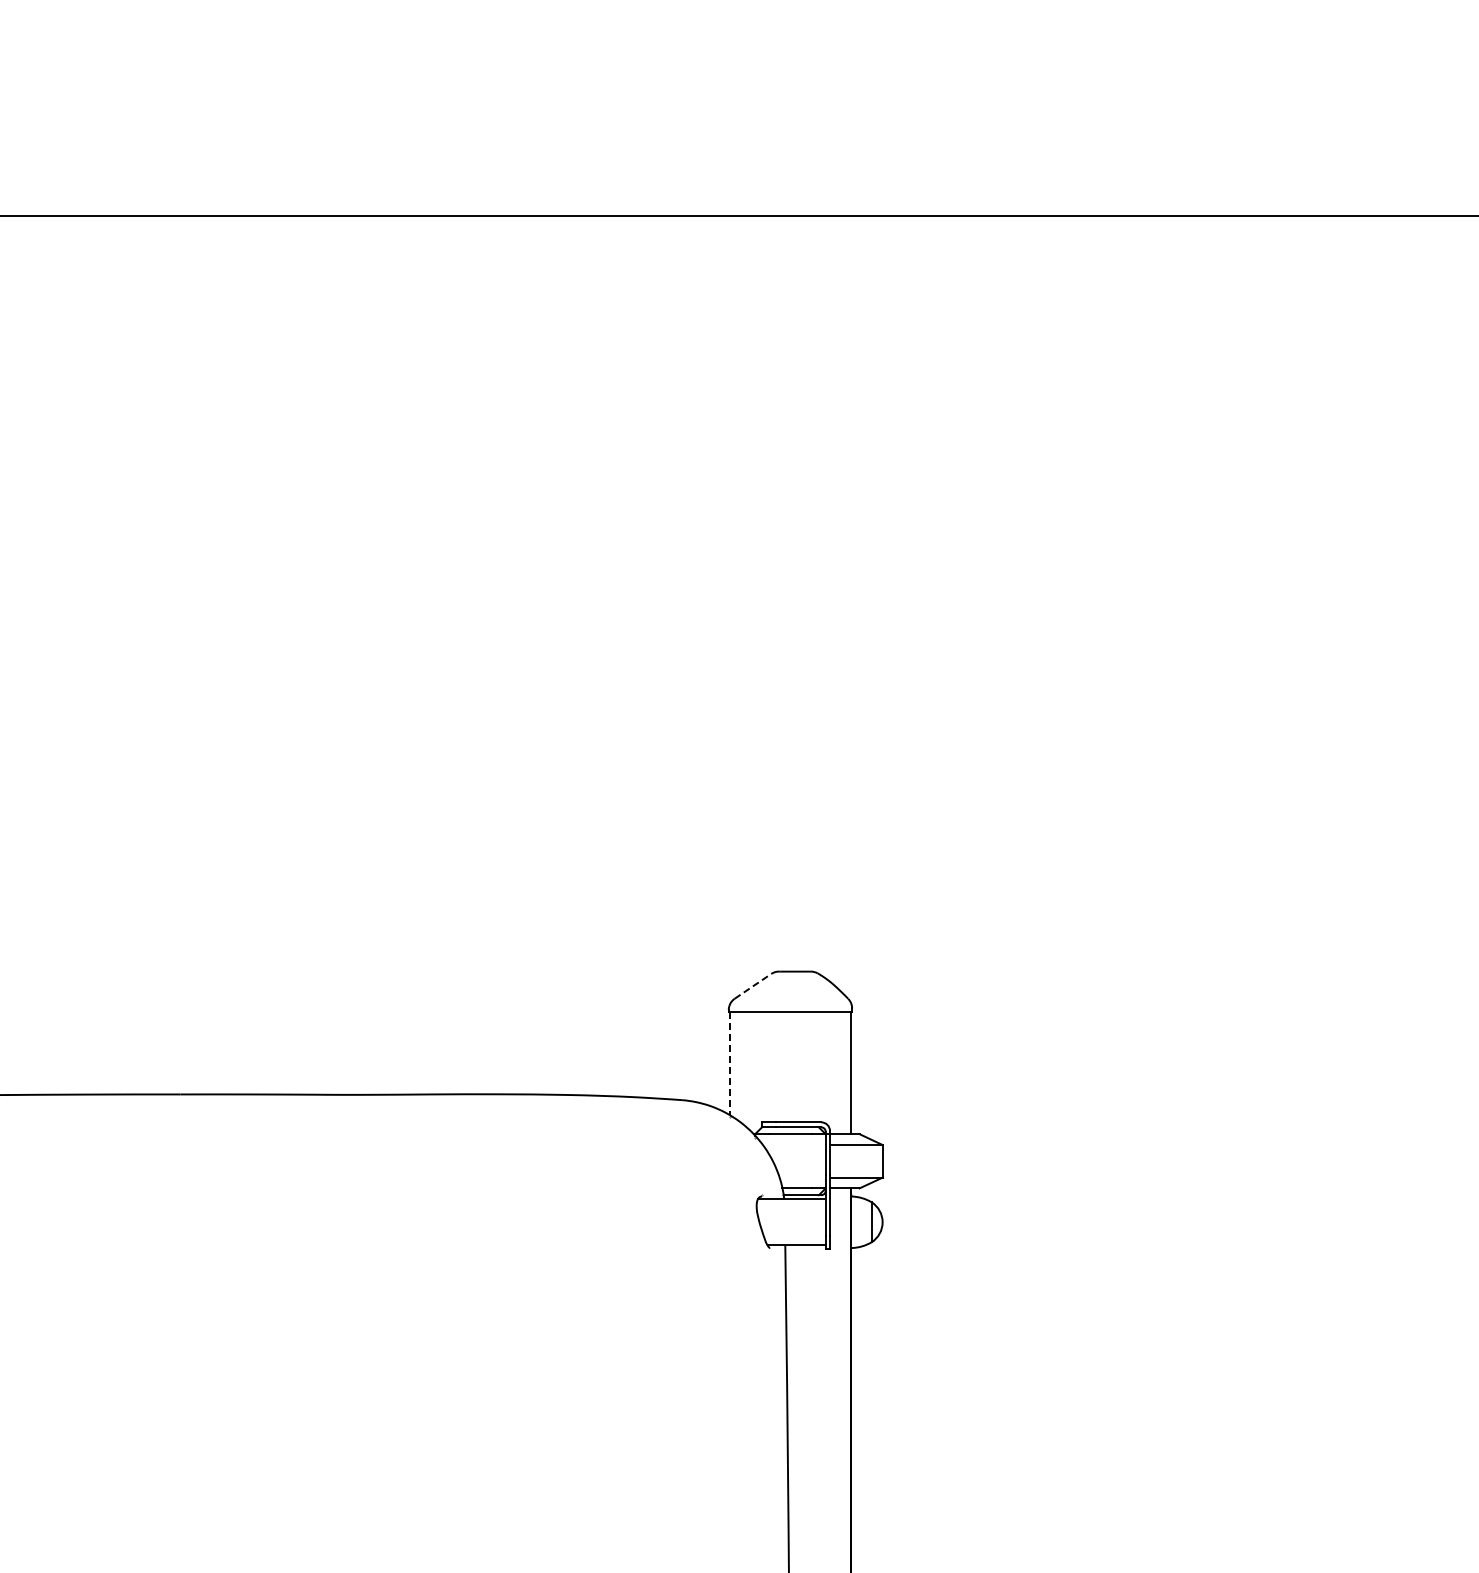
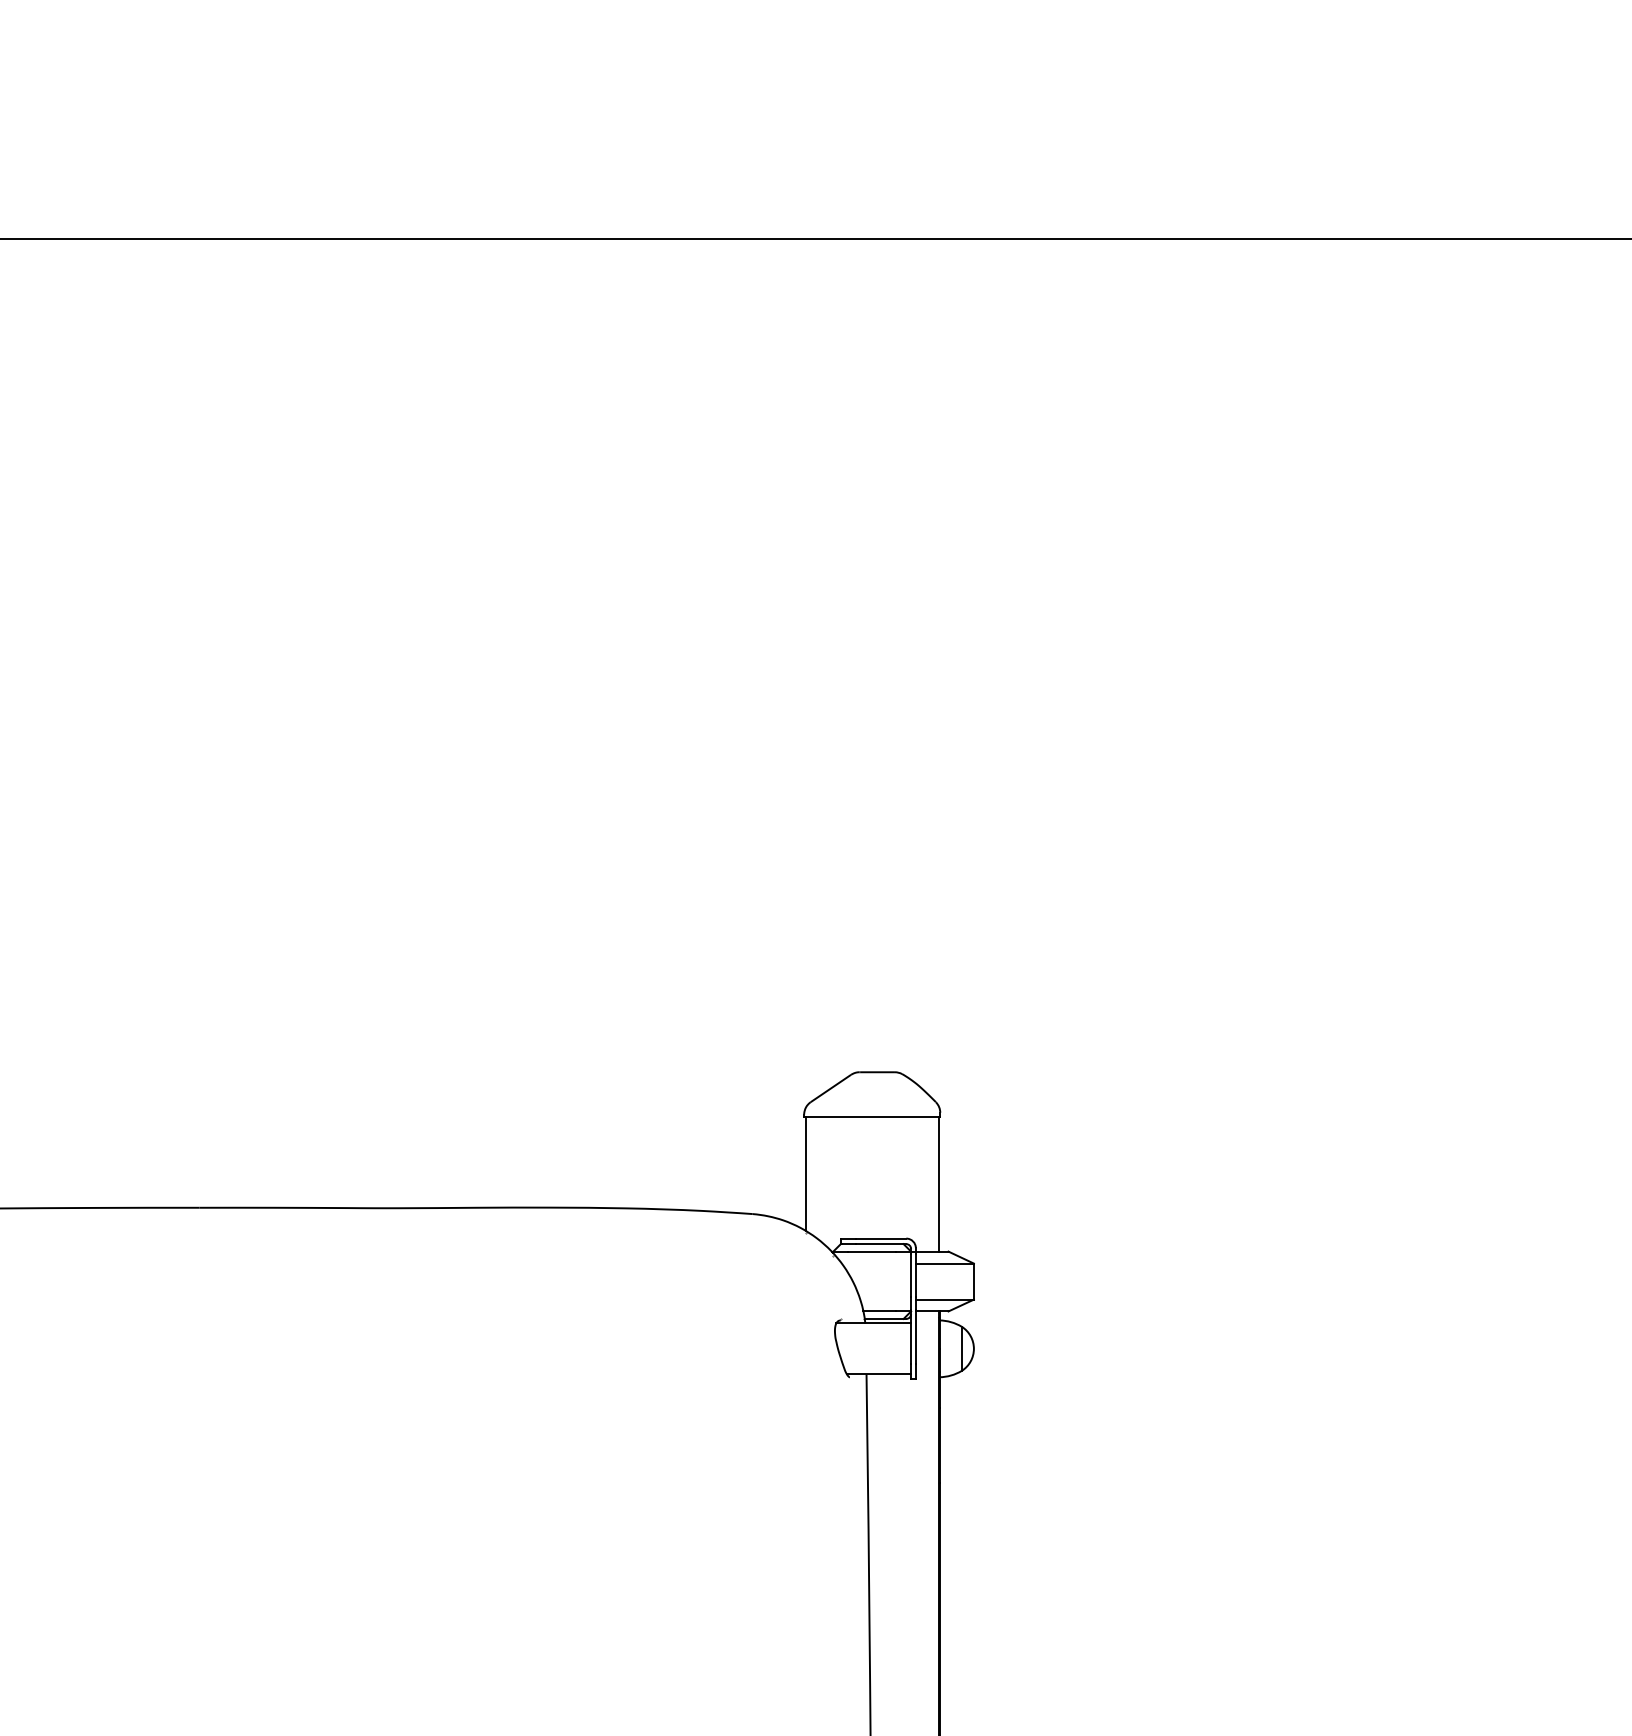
line: (753, 986) -> (831, 1088), dashed -> solid
line: (730, 1063) -> (806, 1173), dashed -> solid

